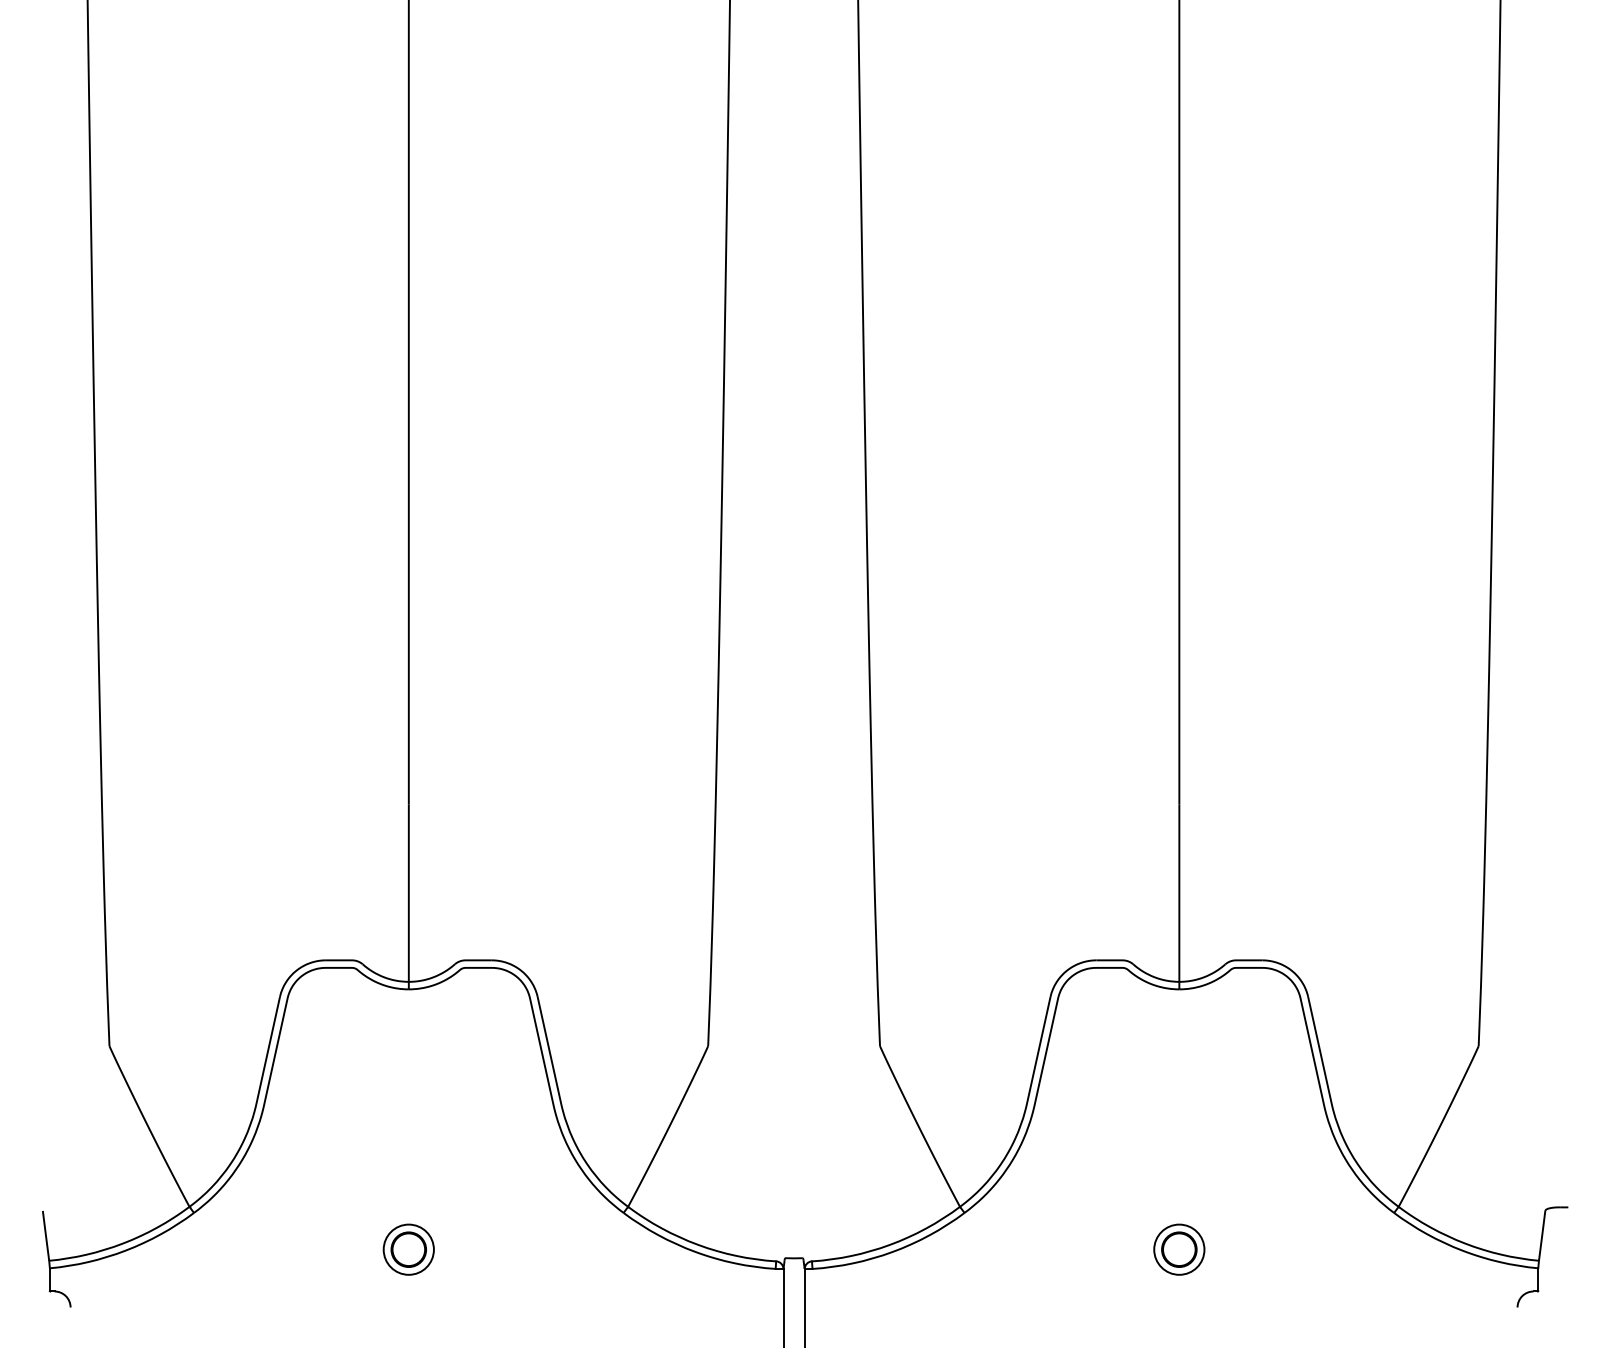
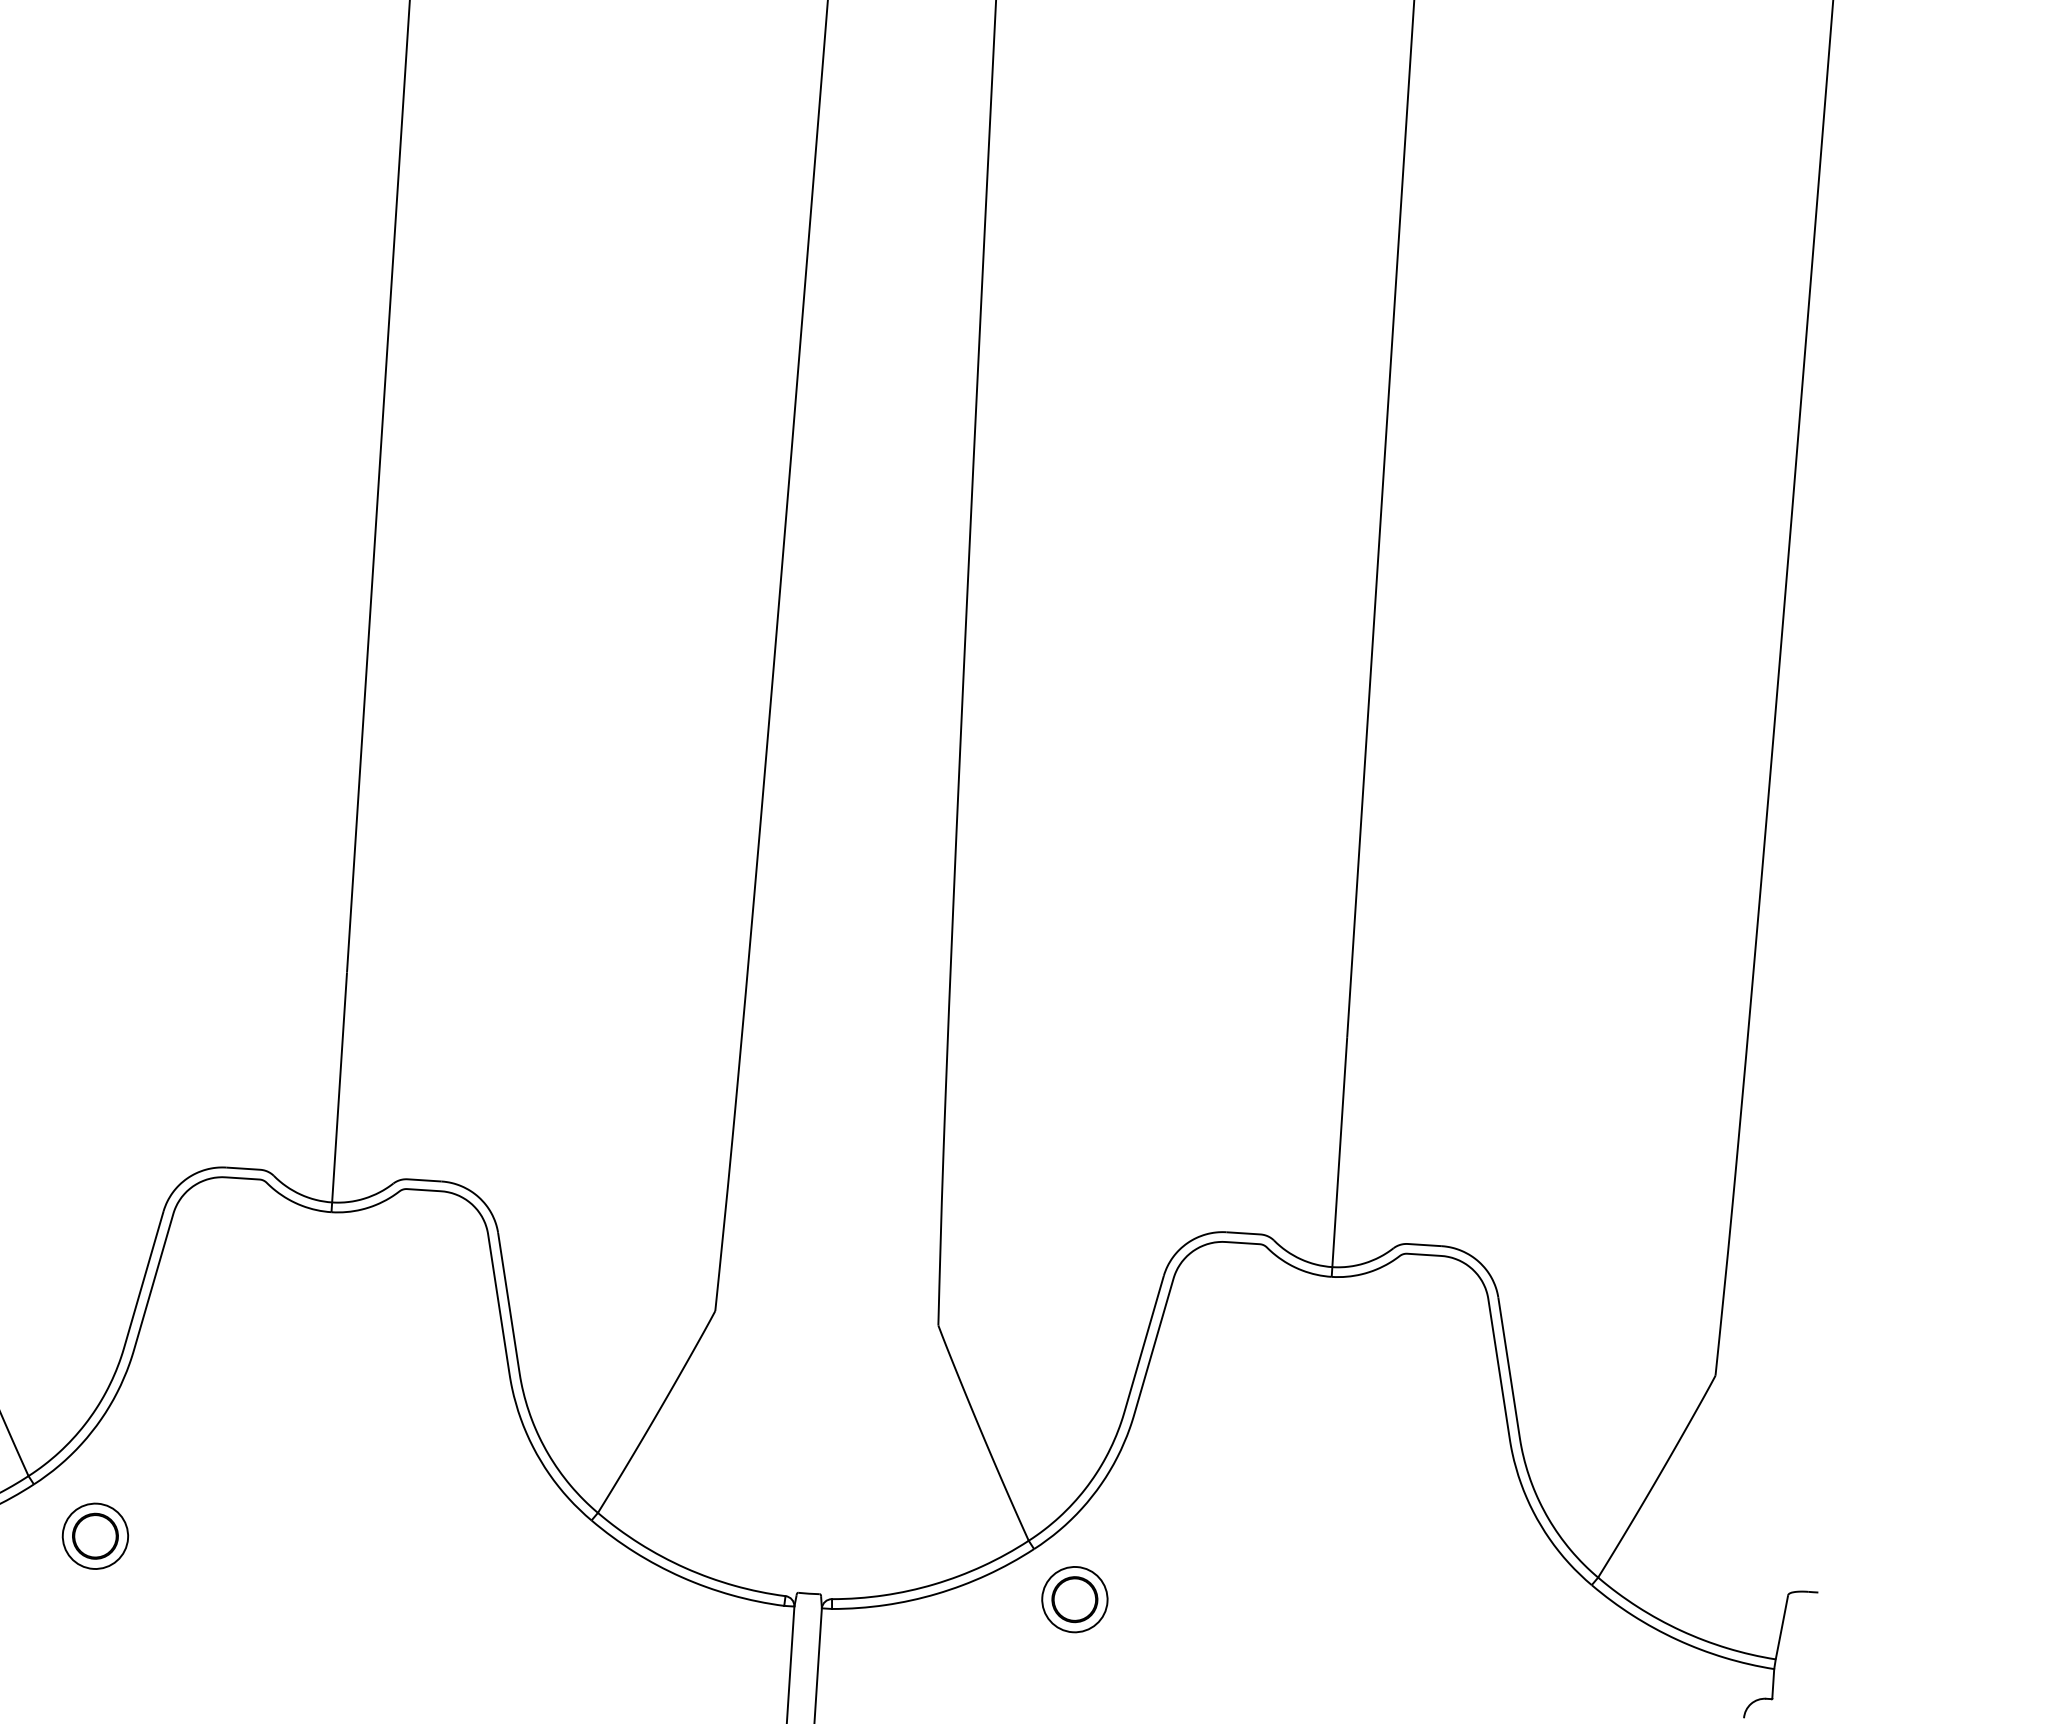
part: (408, 1249) -> (95, 1535), moved
part: (1179, 1249) -> (1075, 1599), moved

